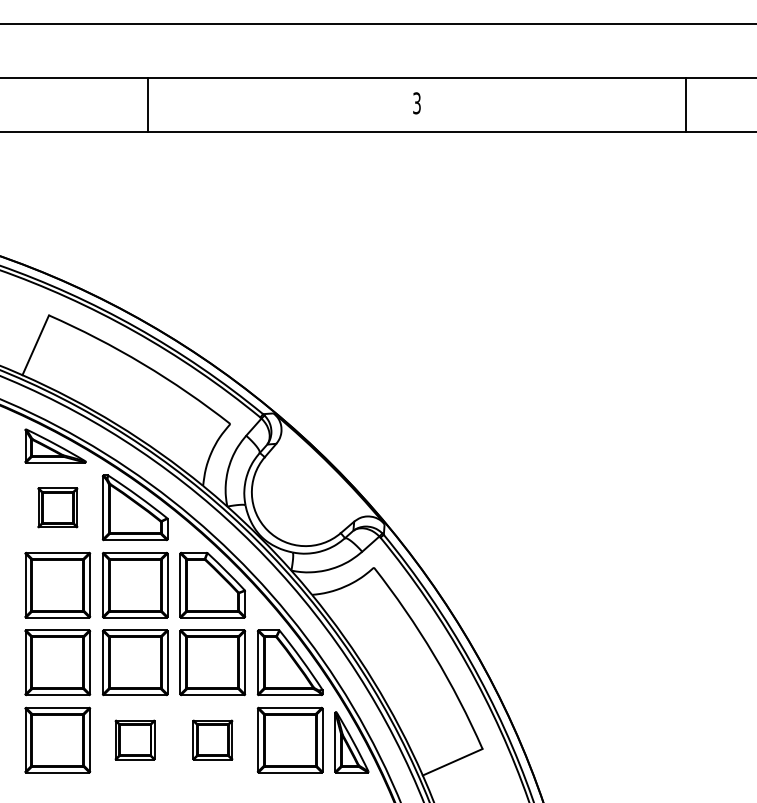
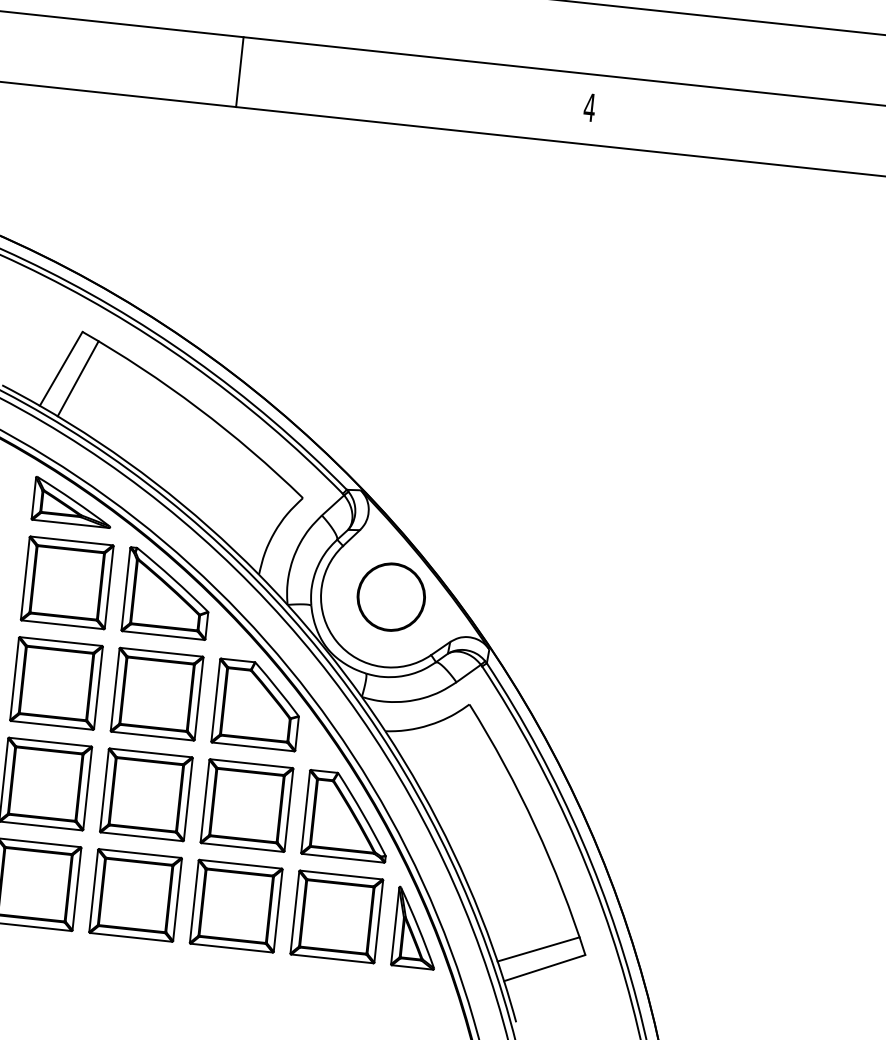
text: (416, 103) -> (589, 107), 3 -> 4
line: (49, 351) -> (78, 378), added
circle: (305, 491) -> (391, 596), added
part: (57, 507) -> (66, 582), size x1.67
part: (134, 739) -> (134, 894), size x1.67
part: (212, 739) -> (235, 905), size x1.67
line: (446, 748) -> (538, 949), added

